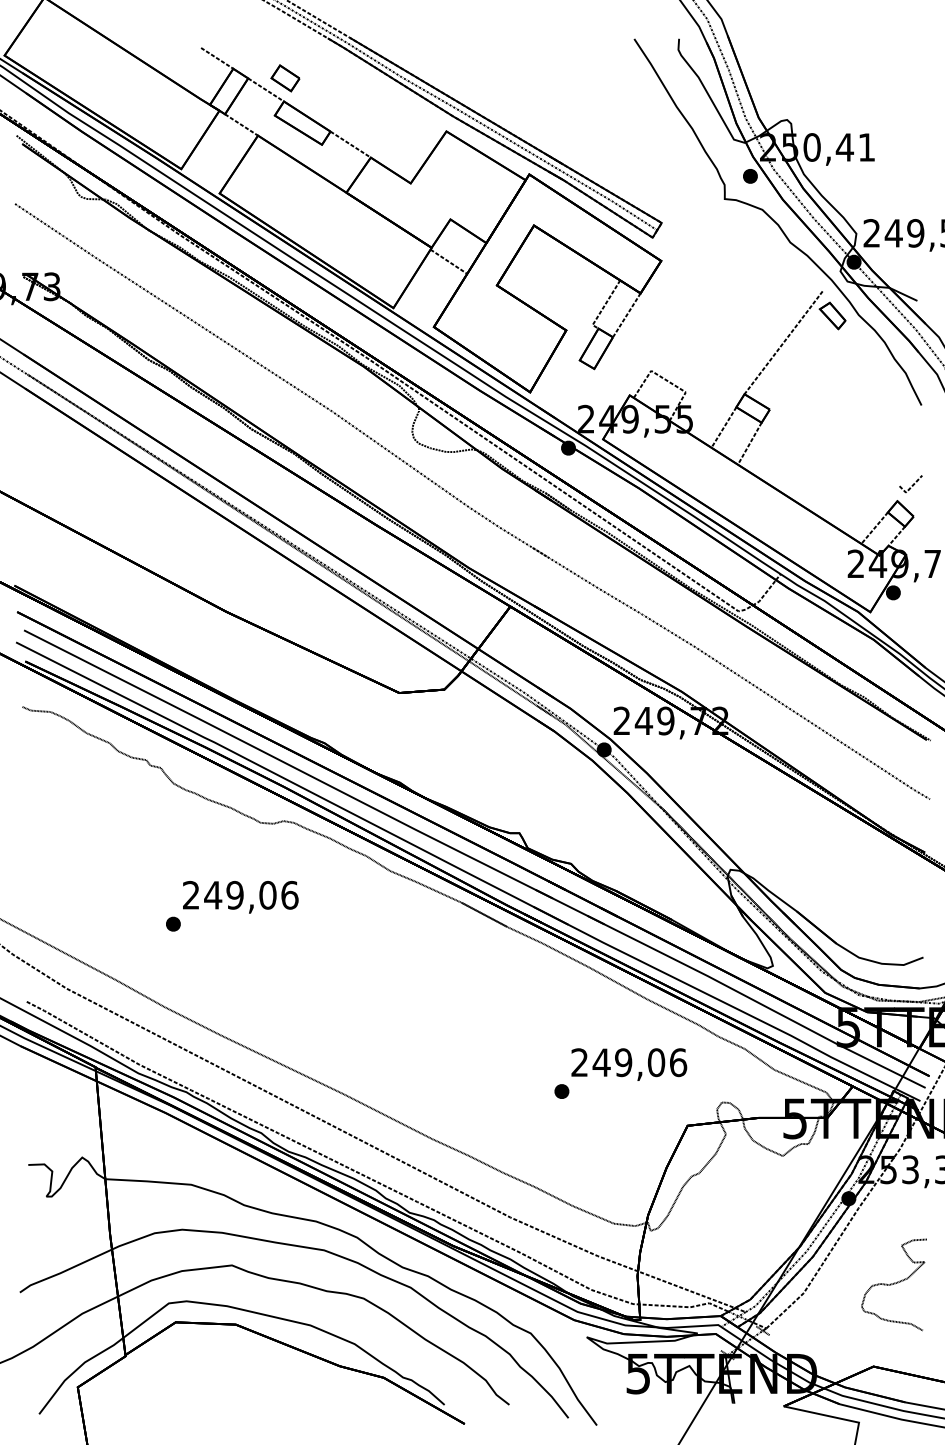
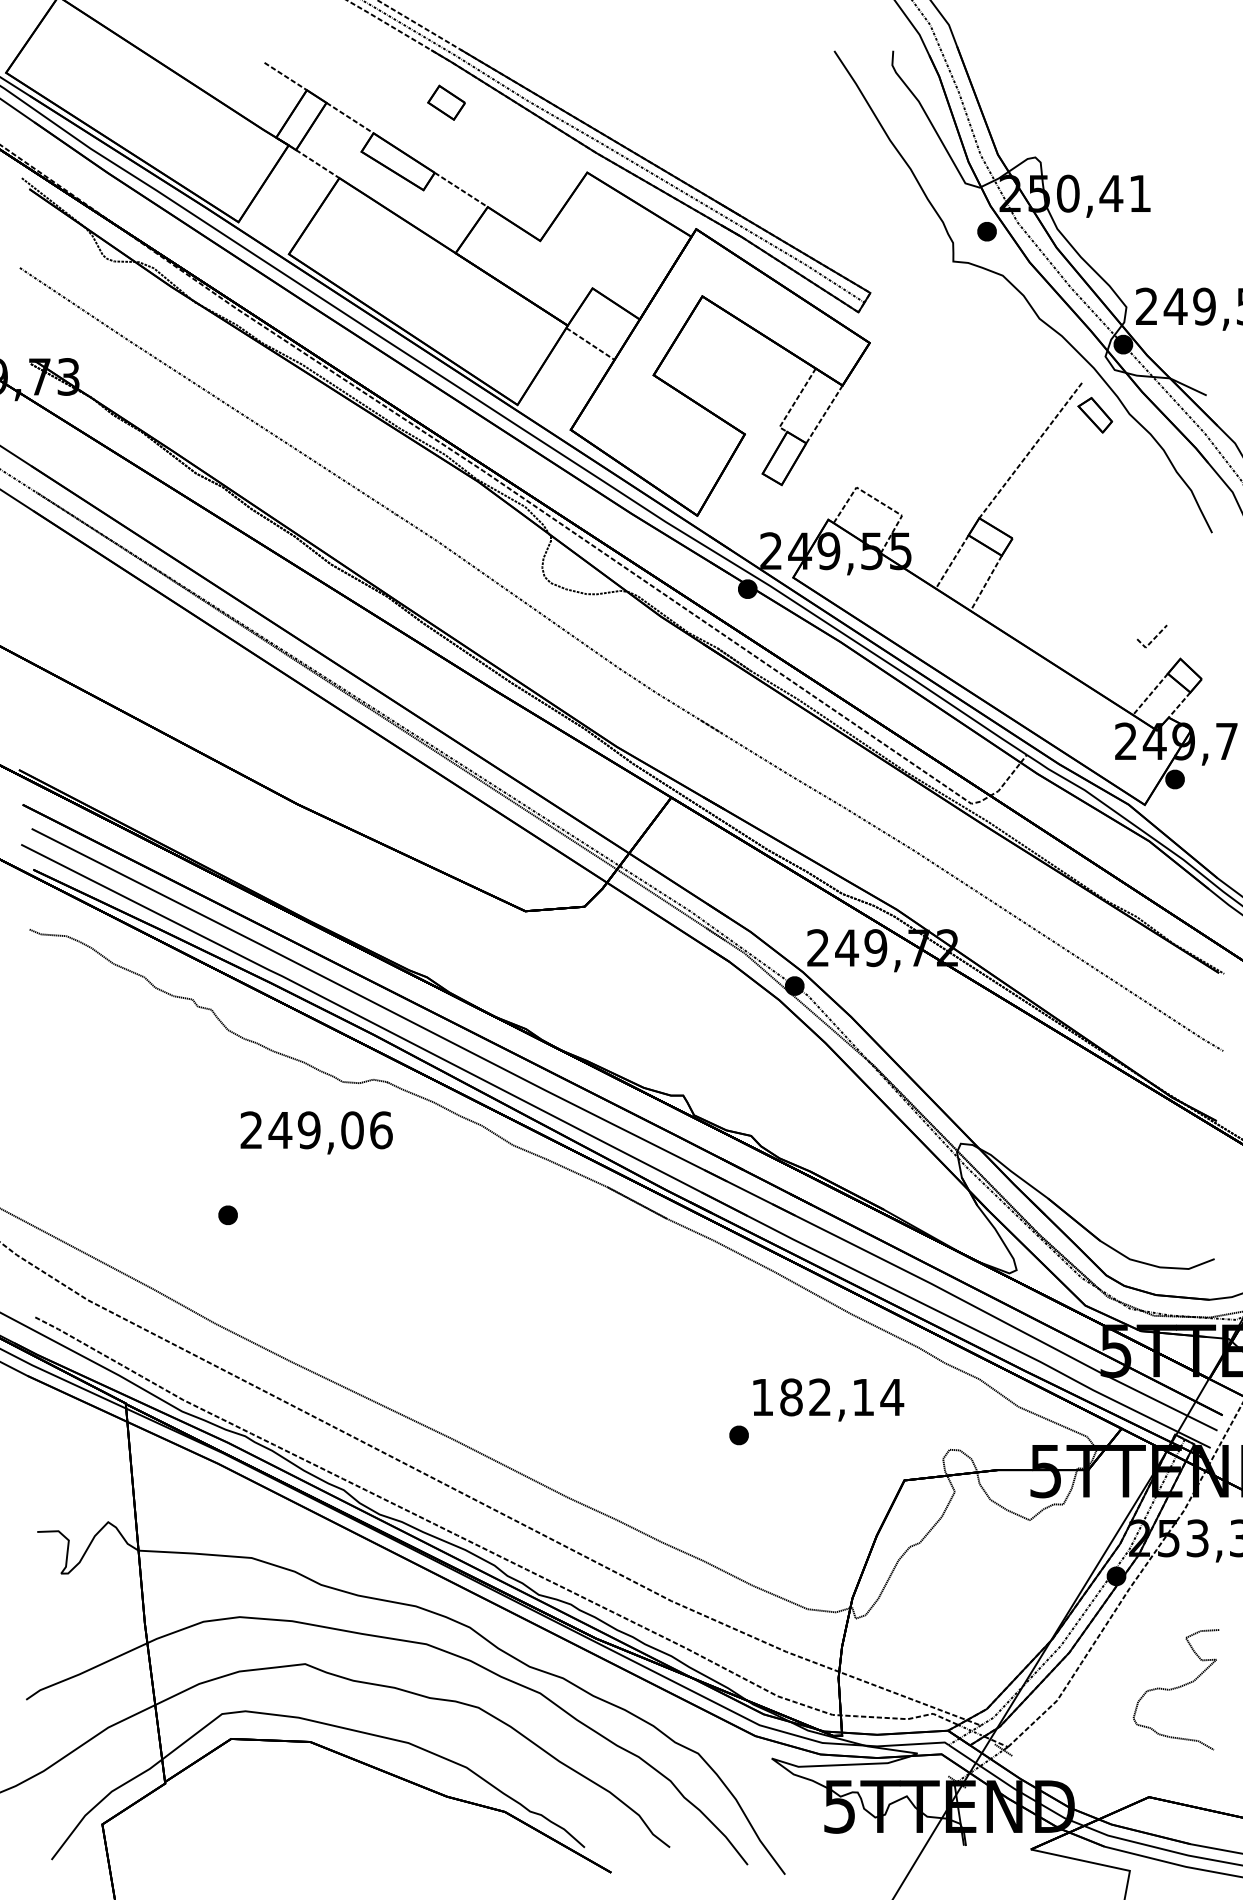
part: (285, 78) -> (446, 102), moved
line: (911, 485) -> (1153, 638), moved
text: (240, 896) -> (316, 1132), moved
text: (629, 1062) -> (827, 1397), 249,06 -> 182,14

